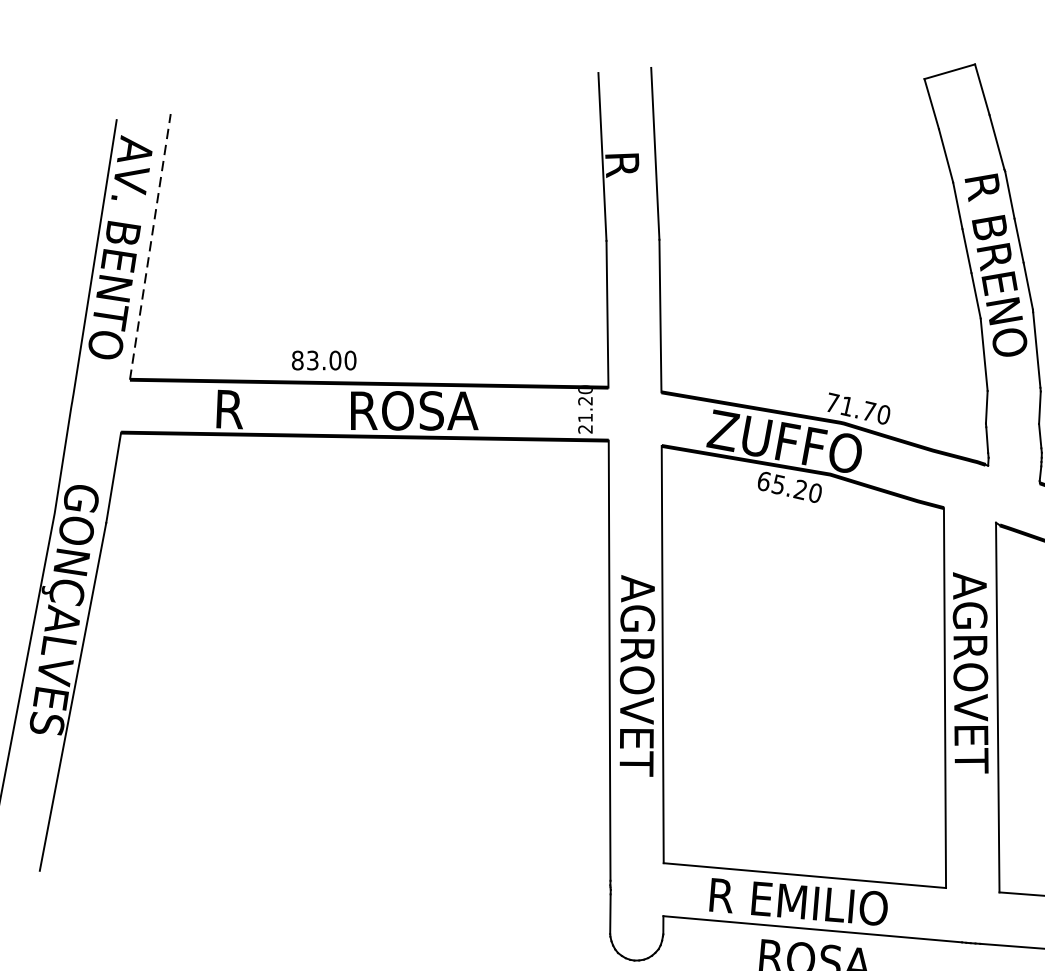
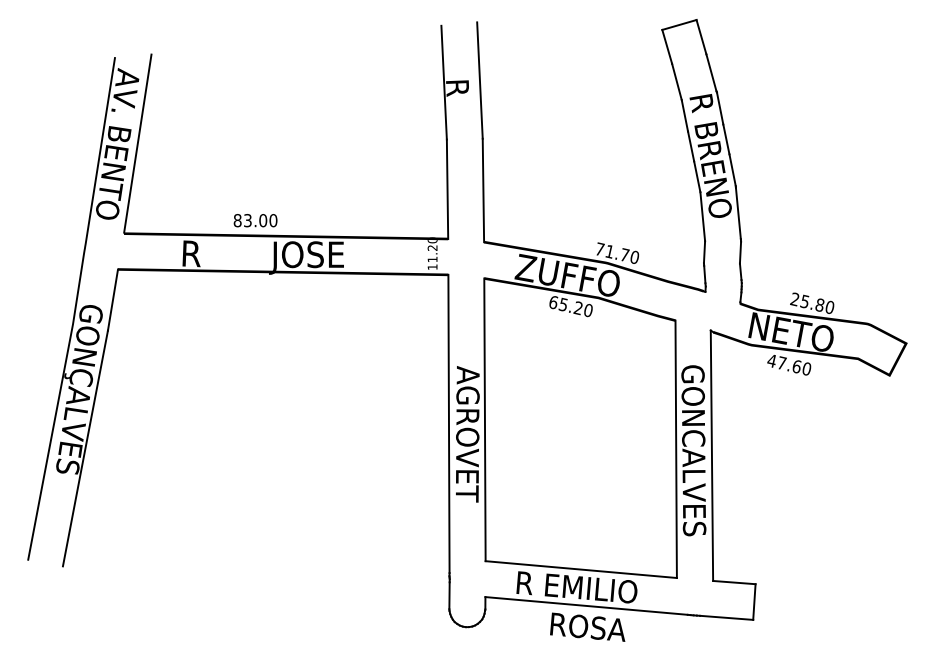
line: (149, 246) -> (137, 143), dashed -> solid
text: (411, 414) -> (314, 257), ROSA -> JOSE
text: (585, 429) -> (432, 267), 21.20 -> 11.20
text: (970, 699) -> (693, 450), AGROVET -> GONCALVES

